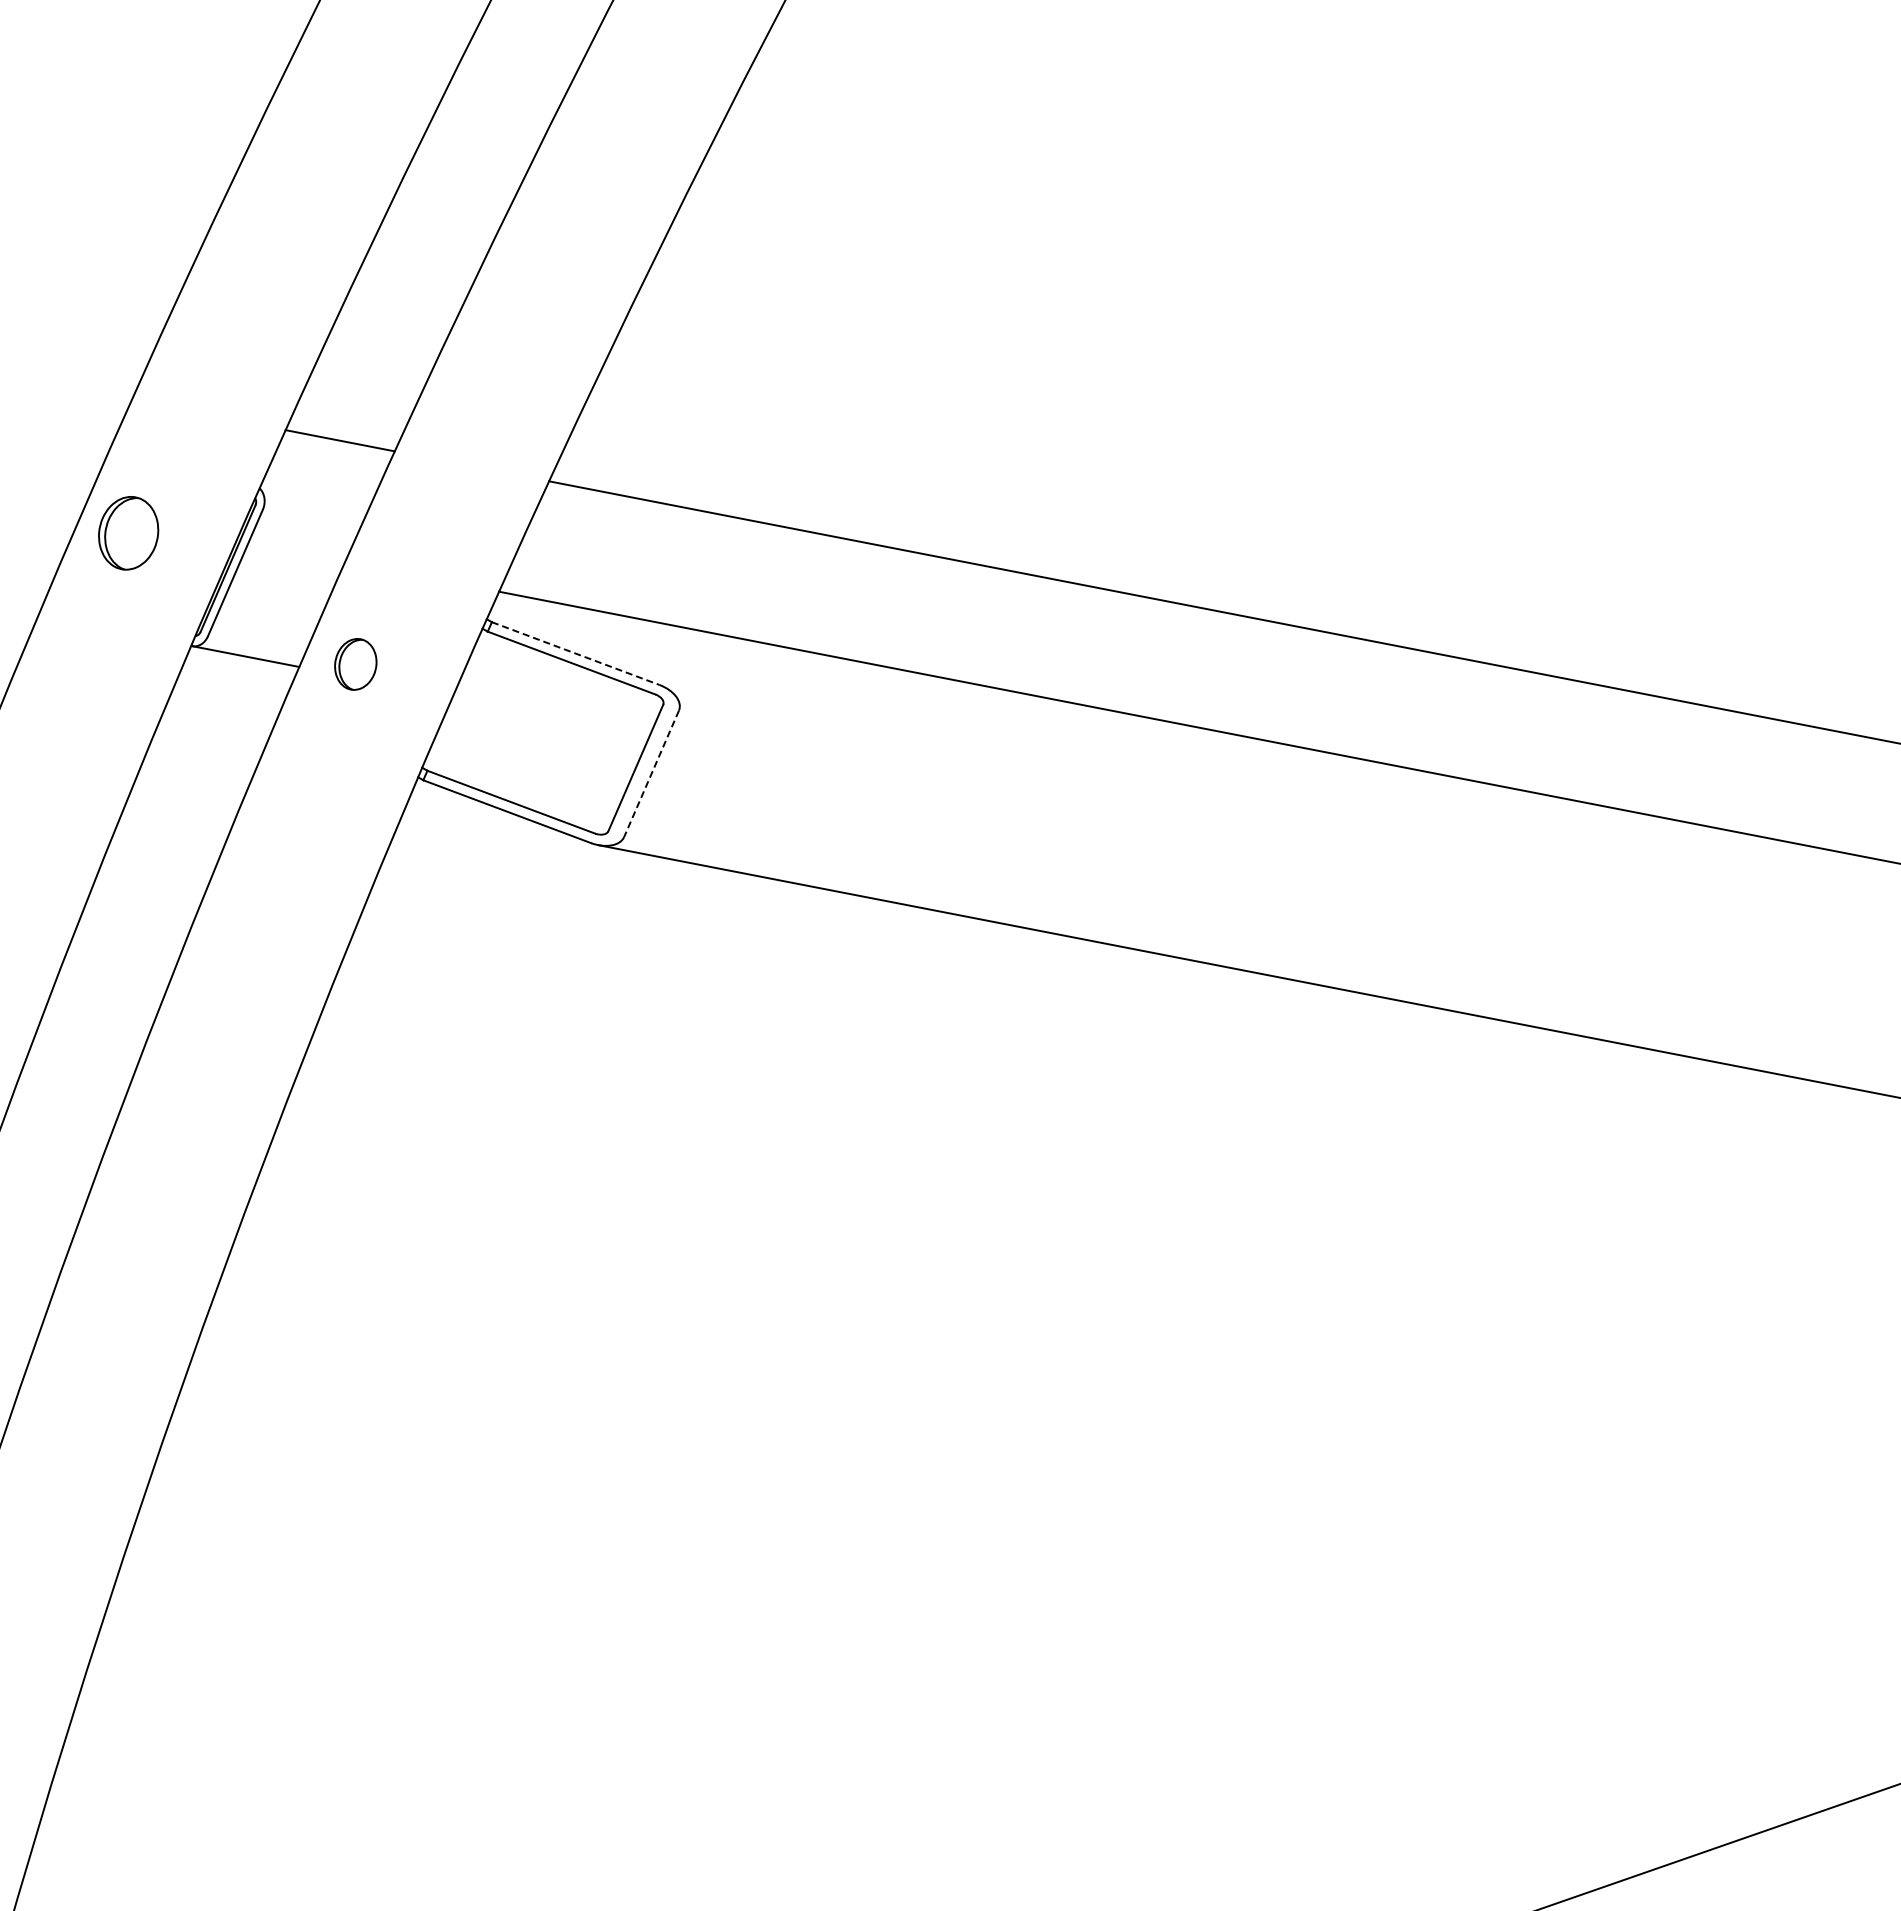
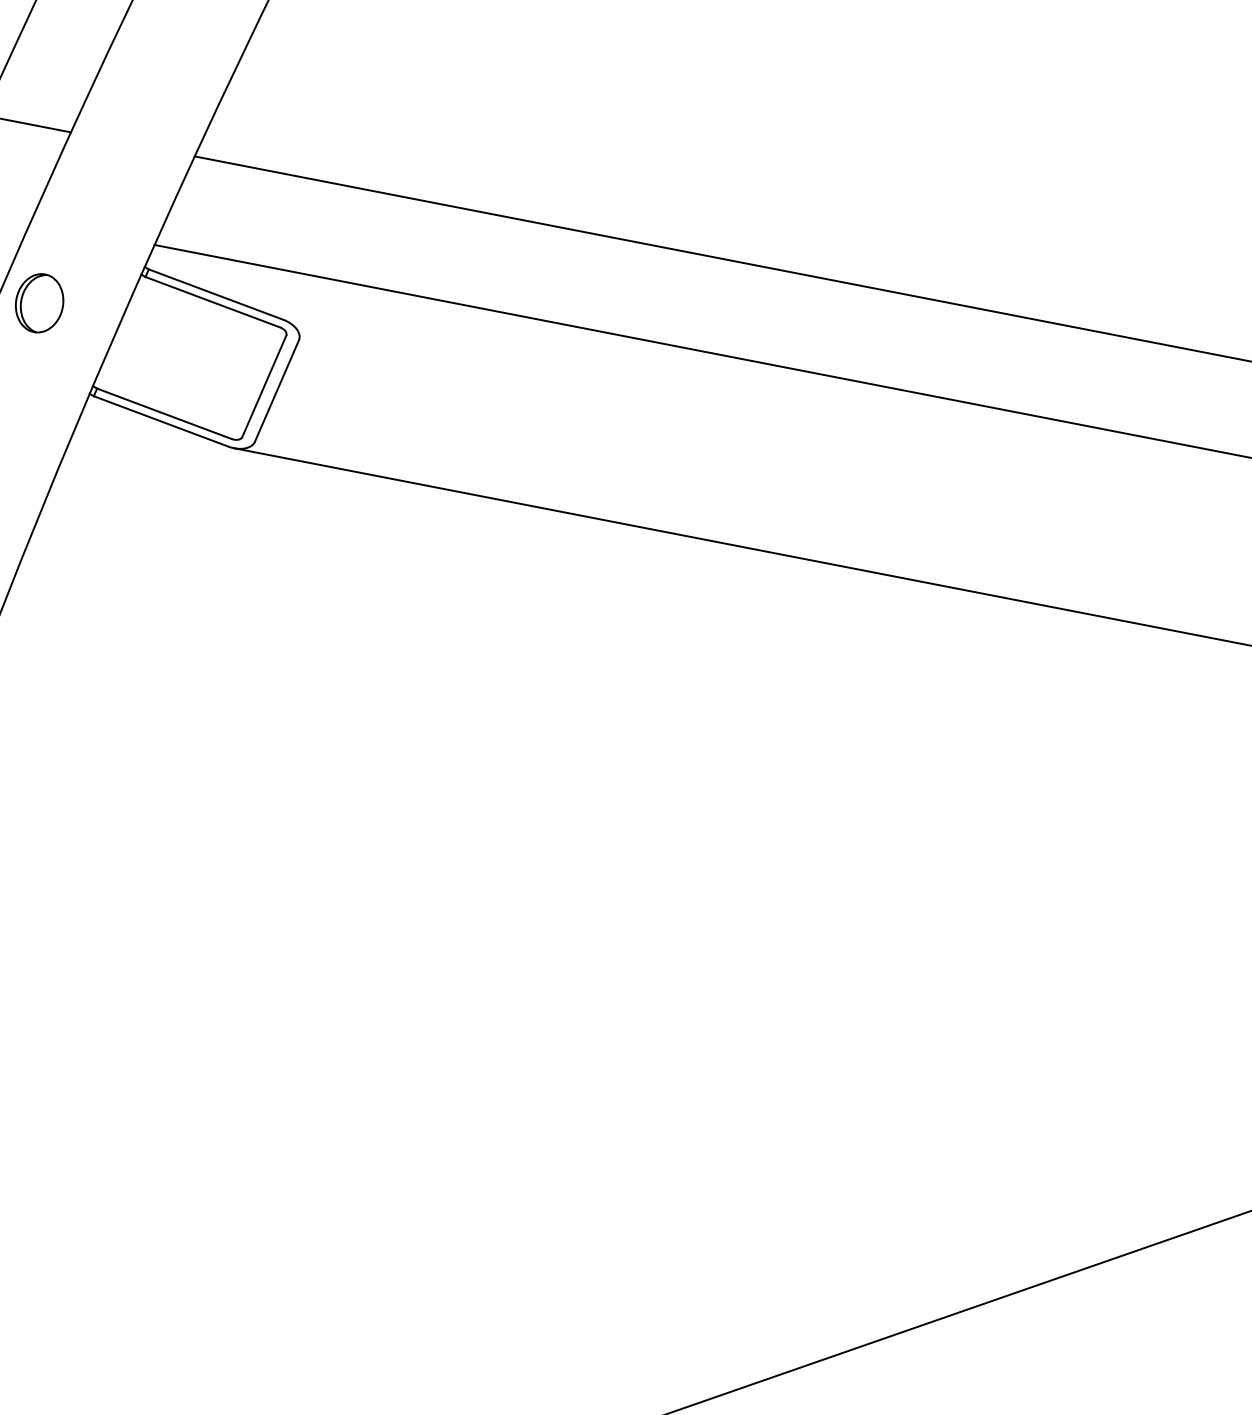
line: (575, 653) -> (215, 294), dashed -> solid
part: (355, 664) -> (39, 303), size x1.43
line: (651, 773) -> (276, 390), dashed -> solid

